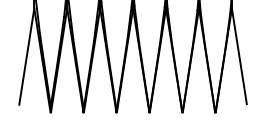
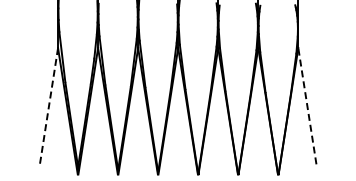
line: (239, 56) -> (307, 106), solid -> dashed
line: (26, 57) -> (48, 107), solid -> dashed

